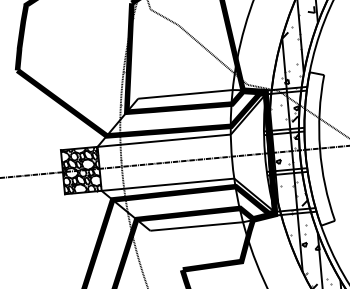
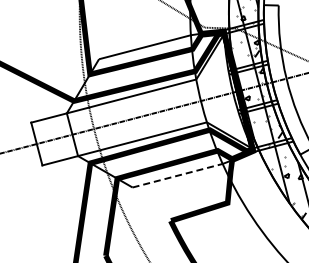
hatch: (81, 170) -> (54, 139), removed
line: (196, 226) -> (177, 175), solid -> dashed

